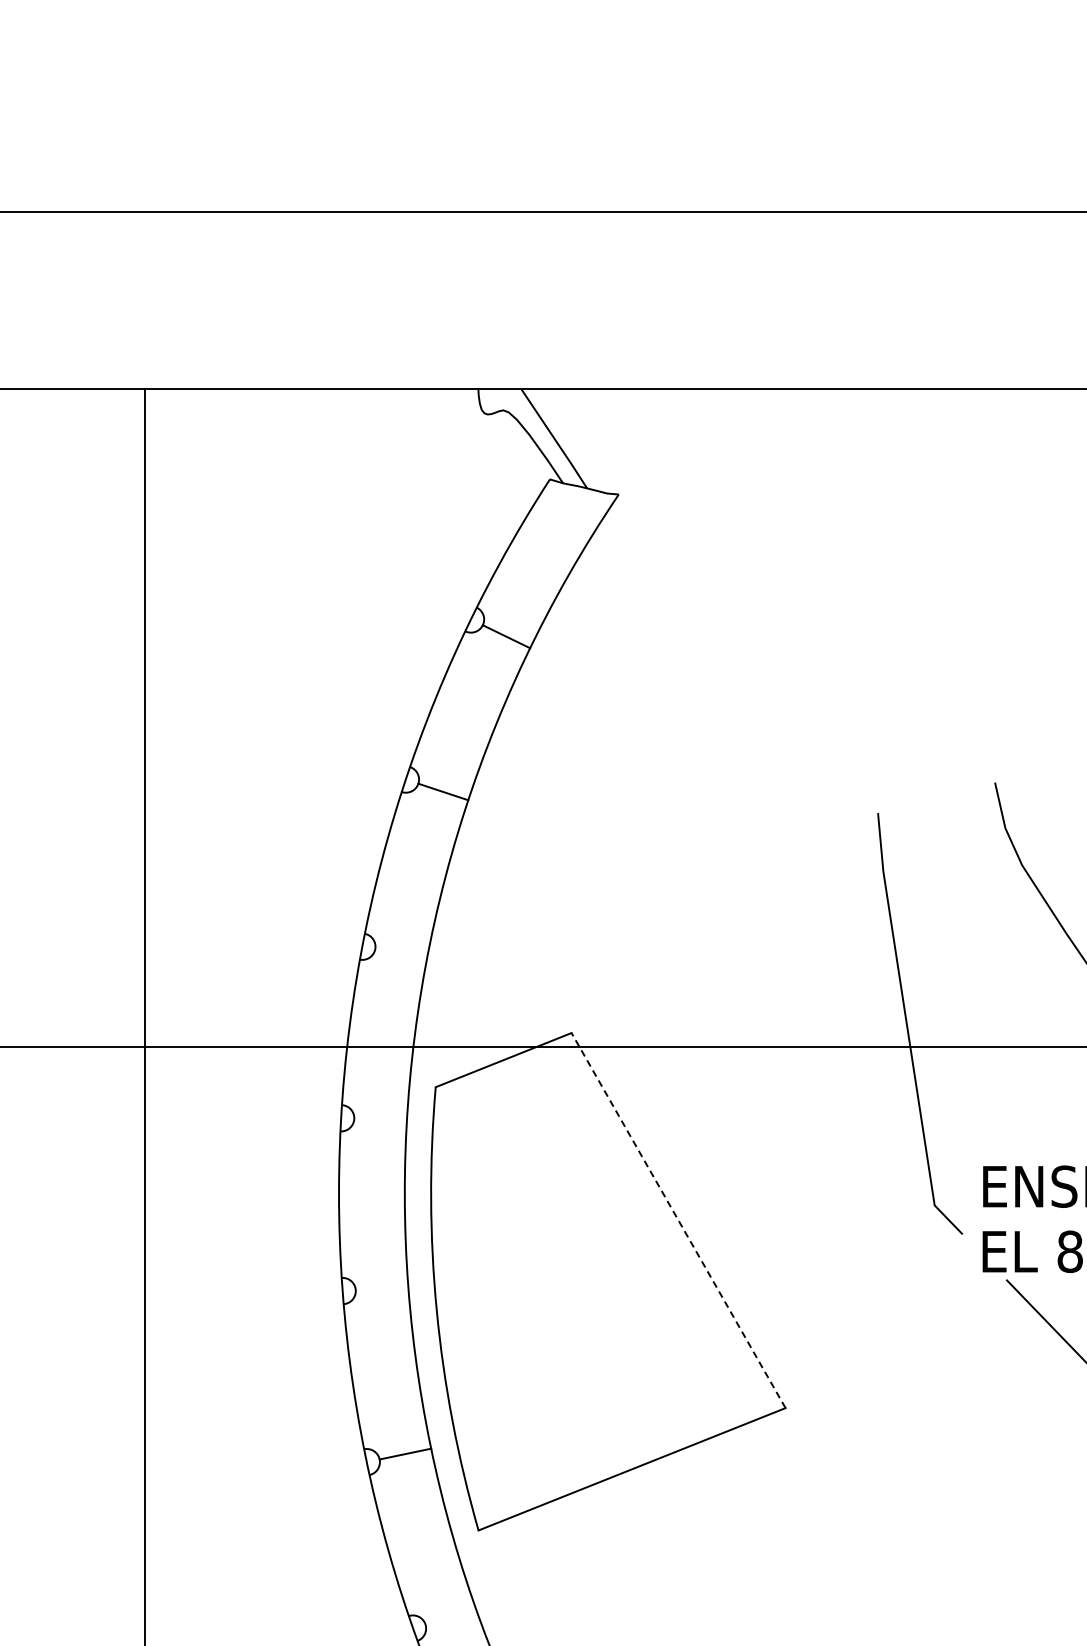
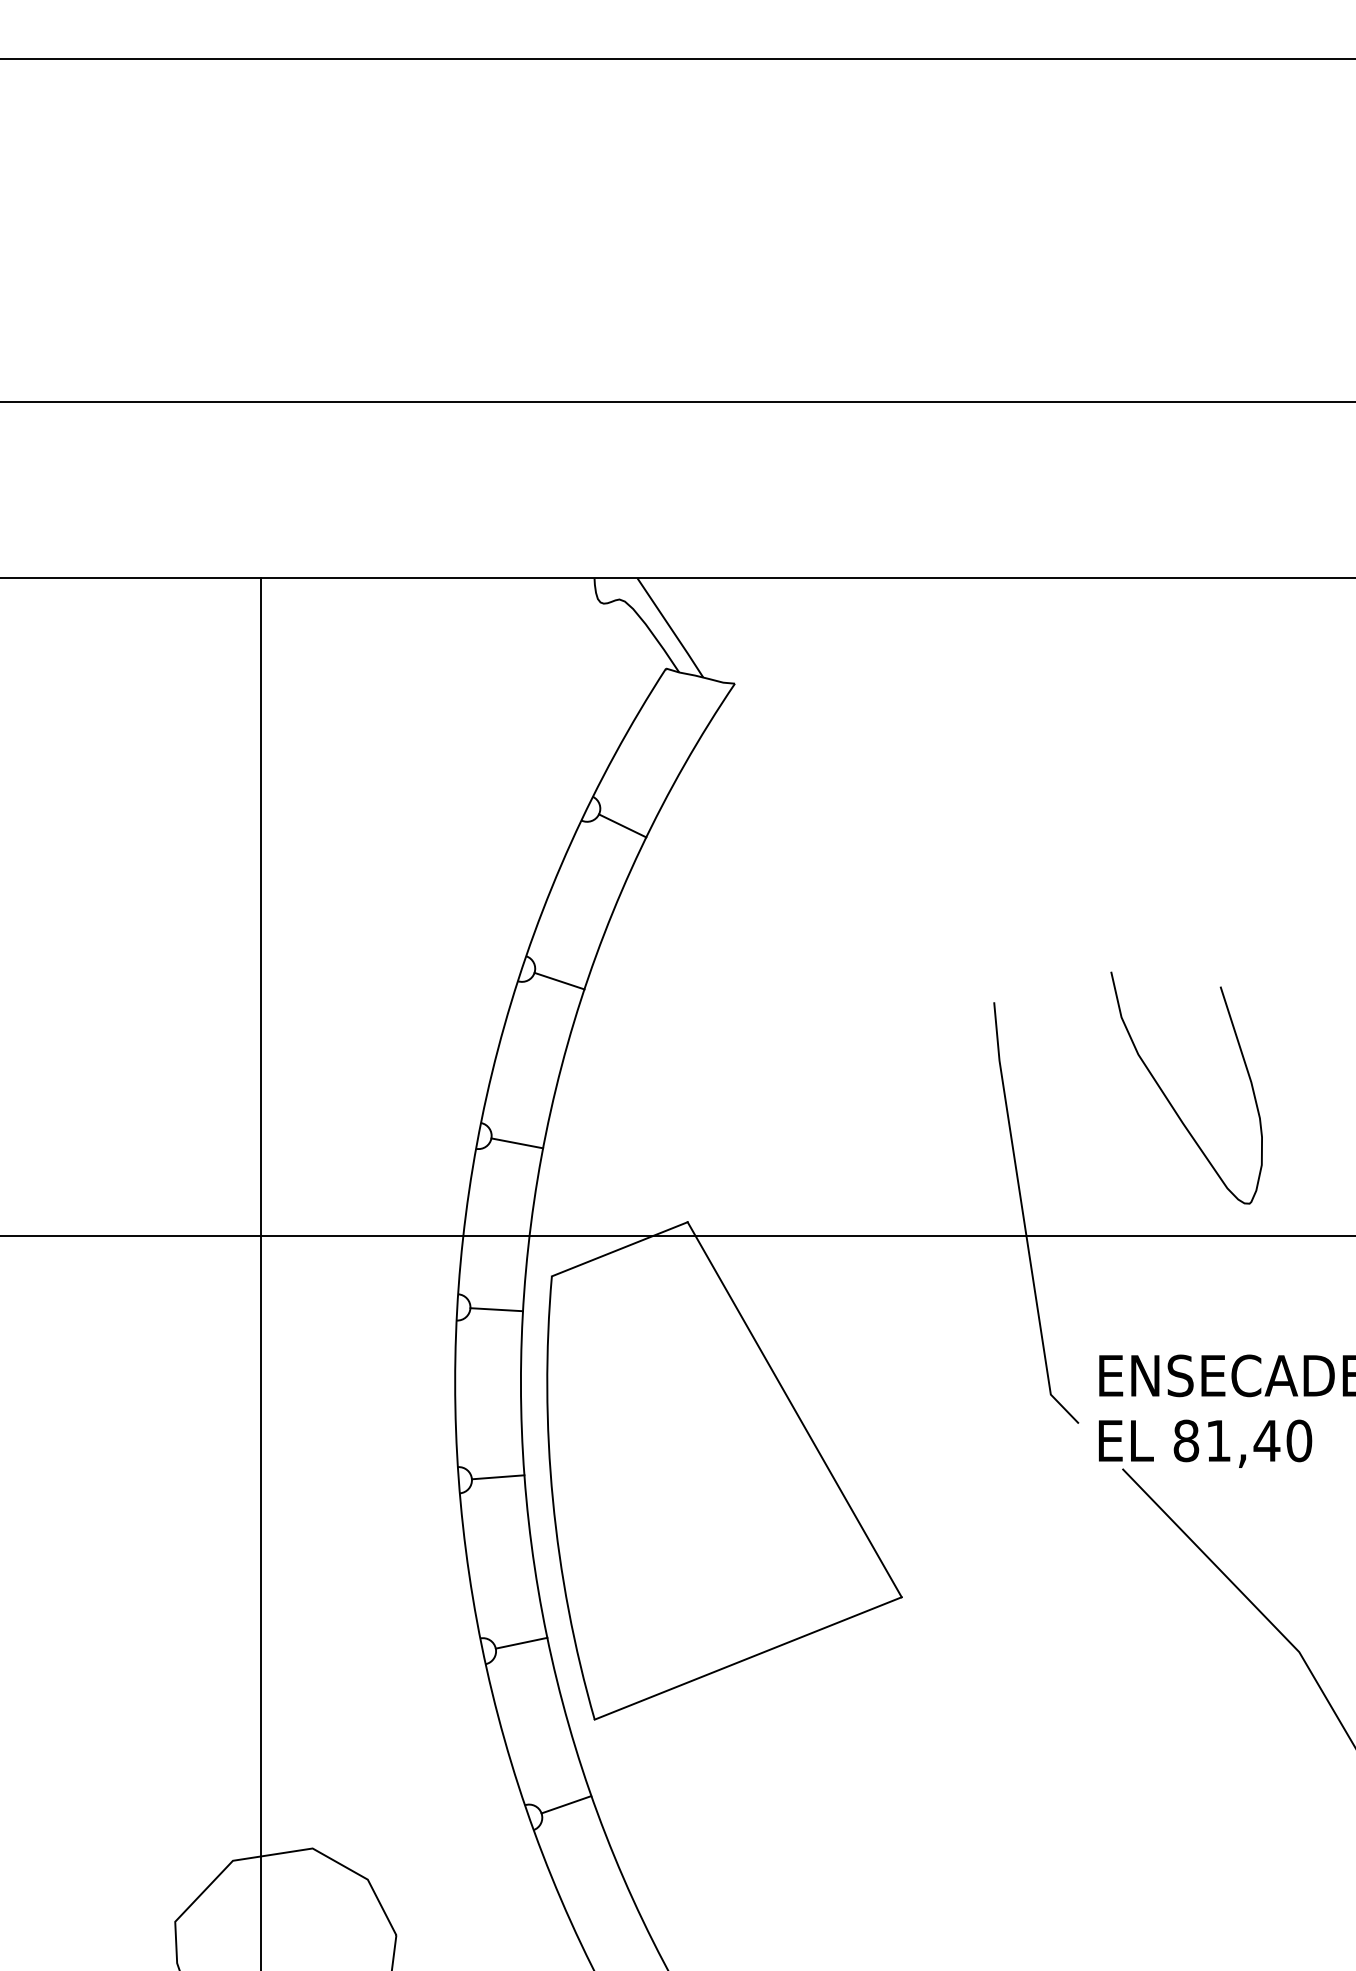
line: (401, 954) -> (517, 1143), added
line: (380, 1120) -> (496, 1309), added
line: (678, 1220) -> (794, 1409), dashed -> solid
line: (381, 1288) -> (497, 1477), added
line: (450, 1615) -> (566, 1804), added

